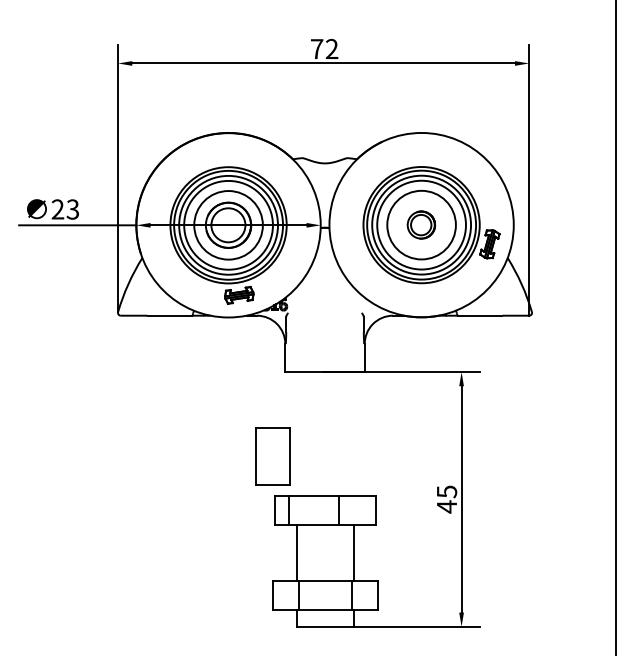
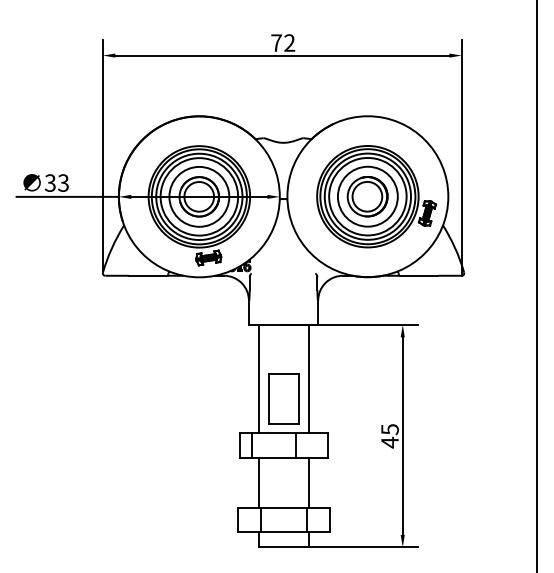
text: (57, 209) -> (50, 183), 23 -> 33
part: (421, 224) -> (367, 196), size x1.67
line: (297, 434) -> (259, 379), added
line: (353, 434) -> (308, 379), added
part: (272, 456) -> (283, 398), moved

